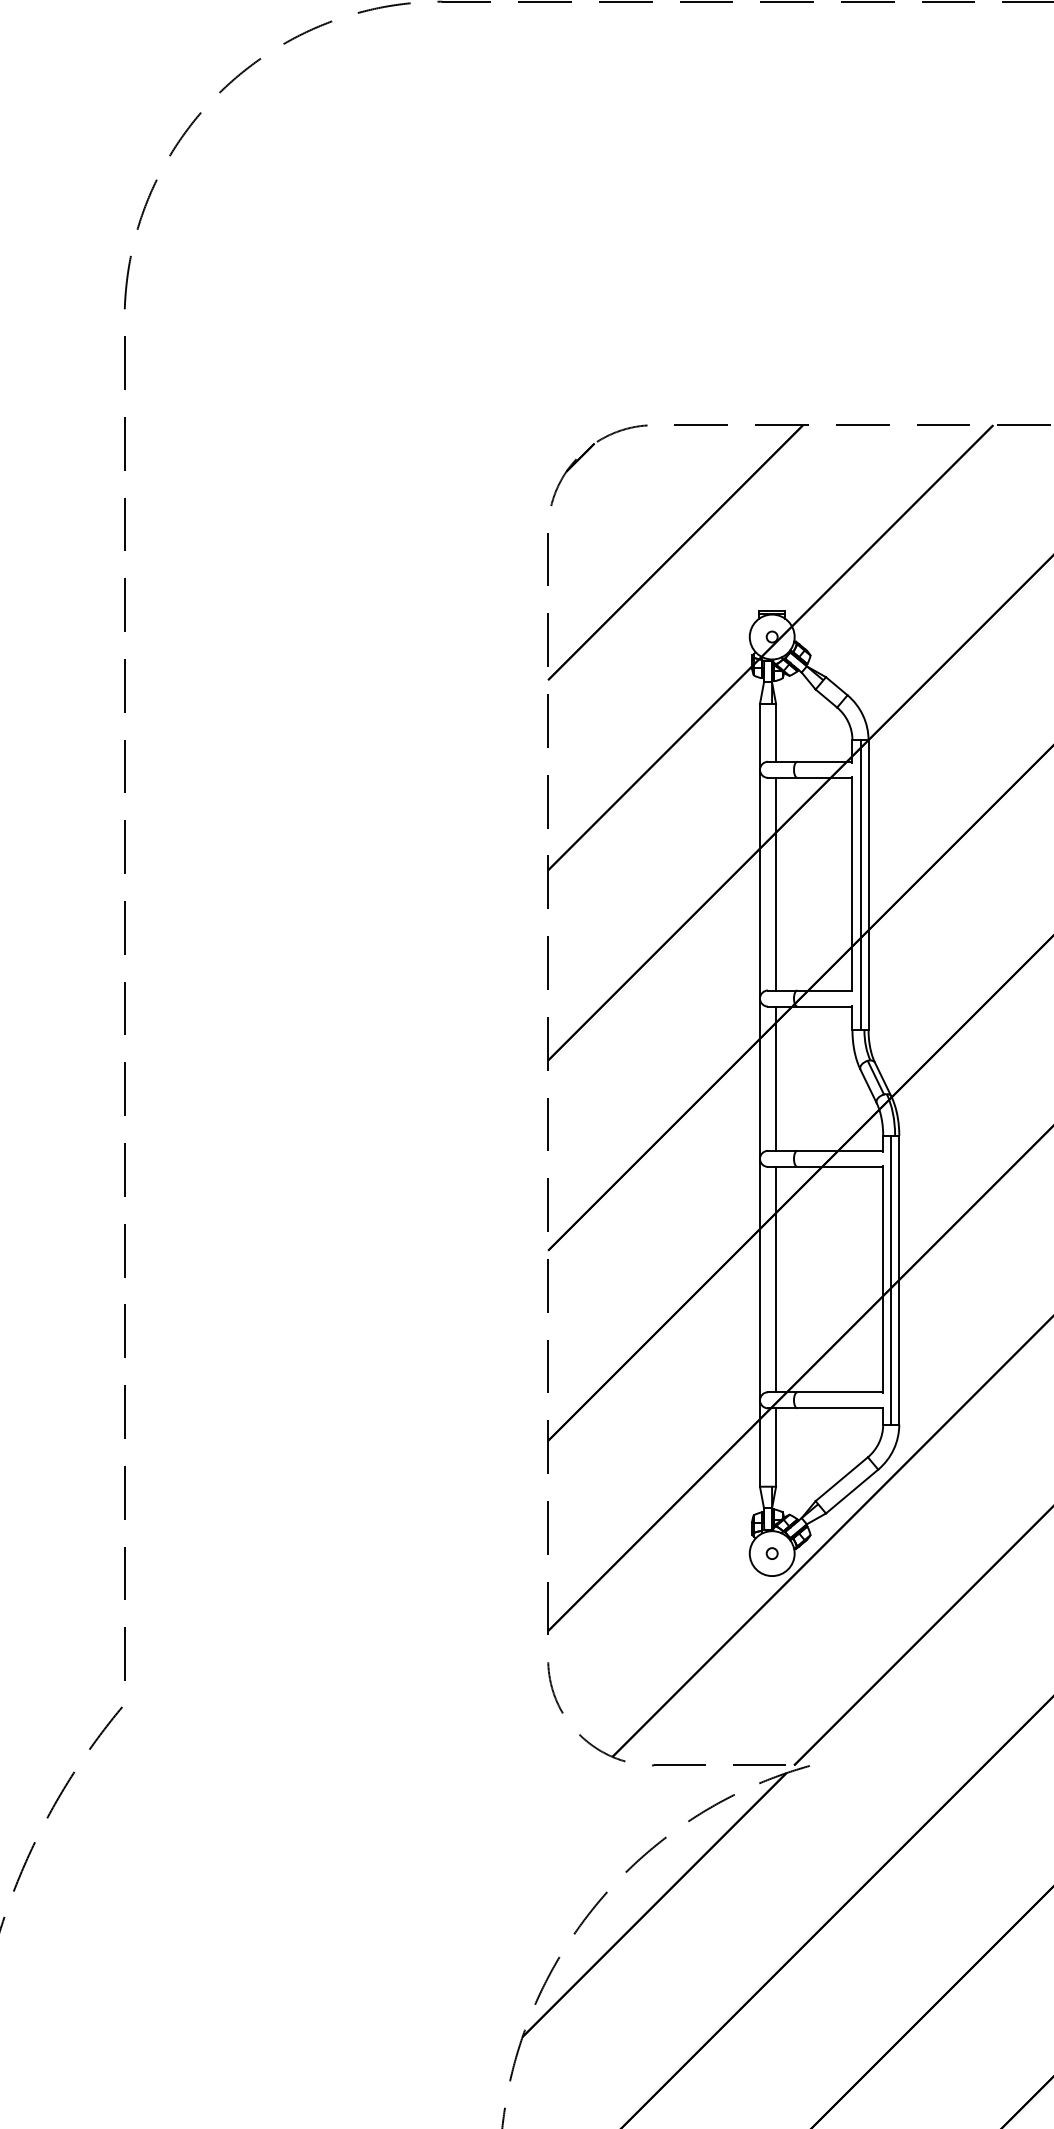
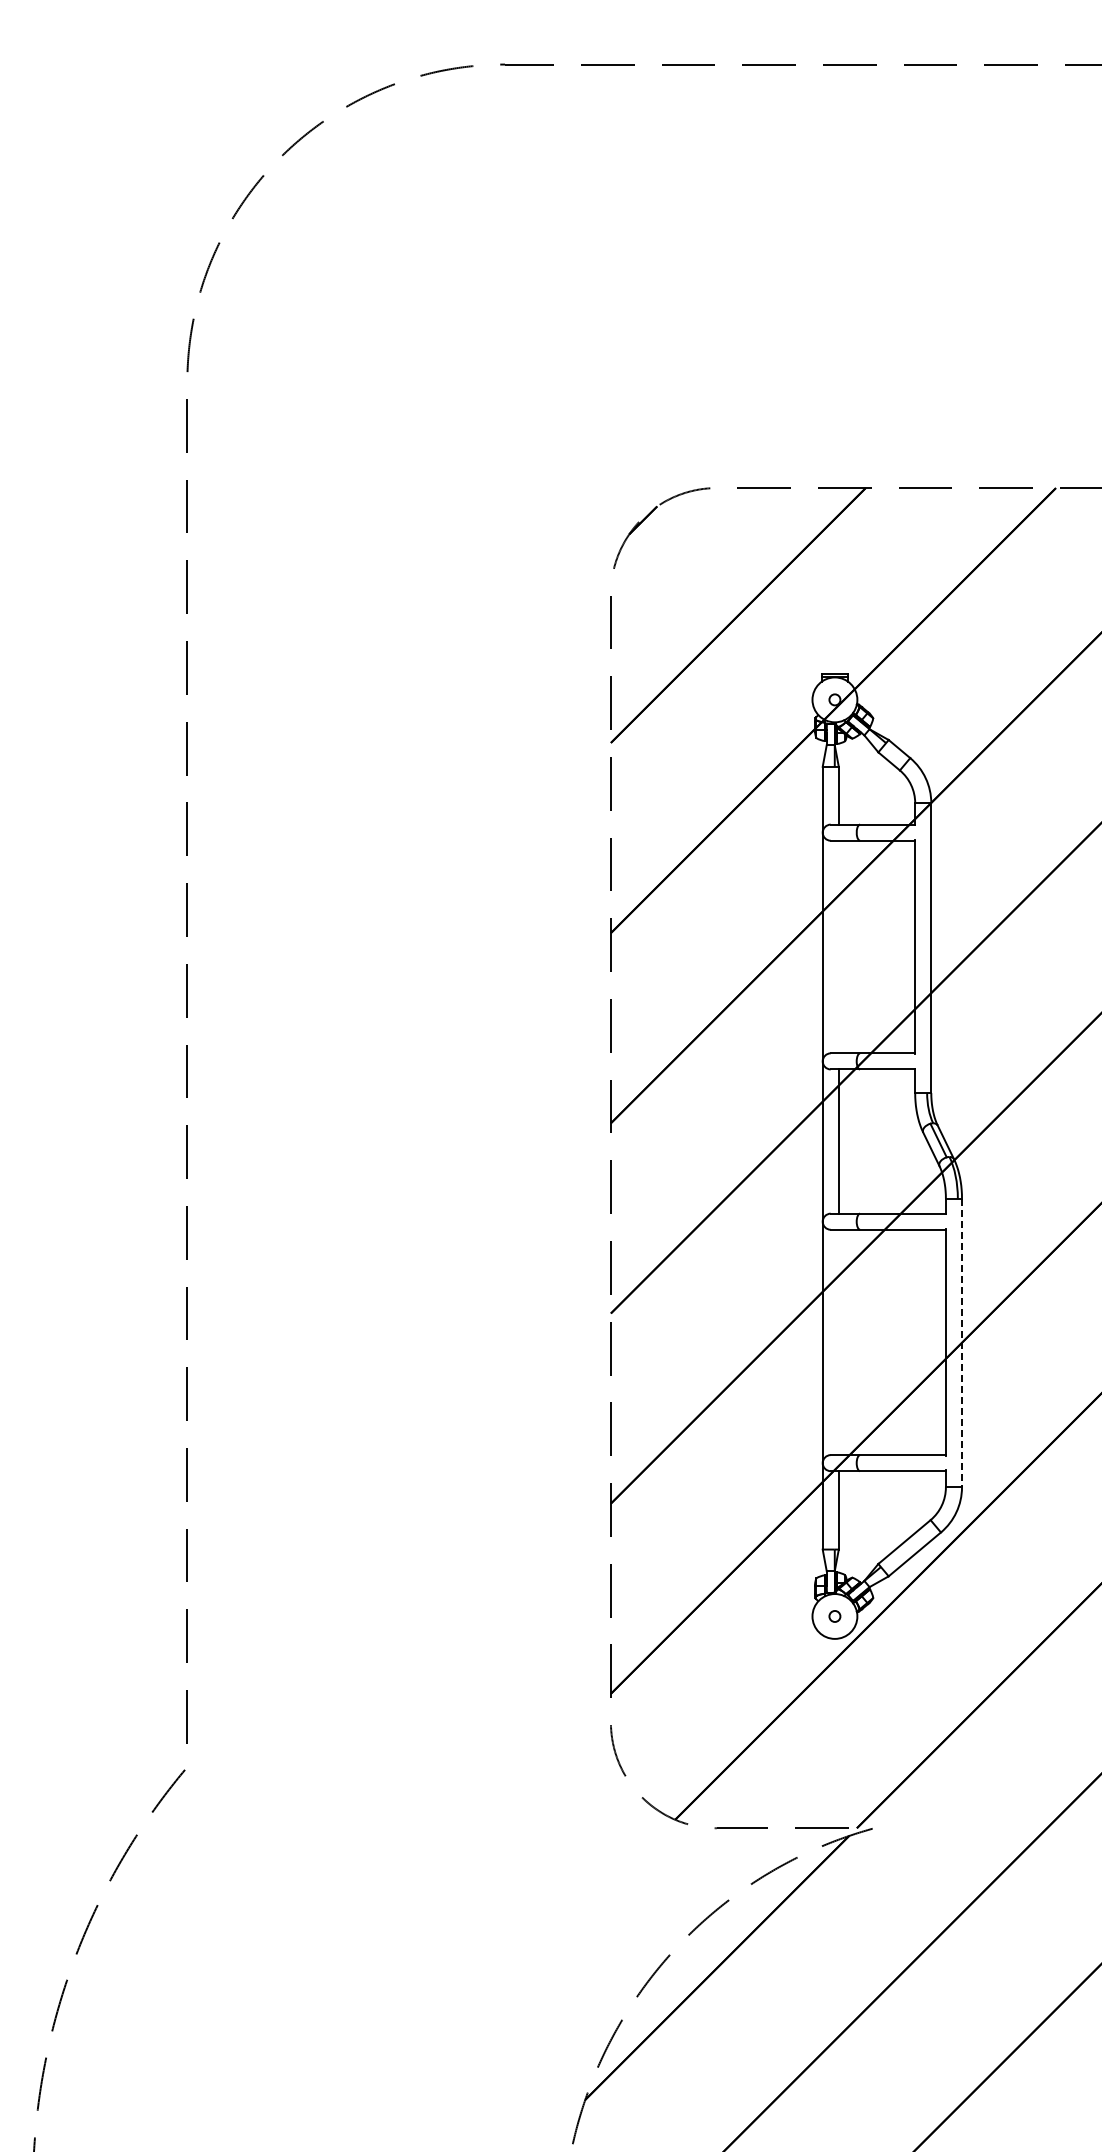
line: (775, 883) -> (838, 946), removed
line: (860, 885) -> (923, 948), removed
line: (775, 1279) -> (838, 1342), removed
line: (890, 1279) -> (953, 1342), removed
line: (899, 1280) -> (962, 1343), solid -> dashed

